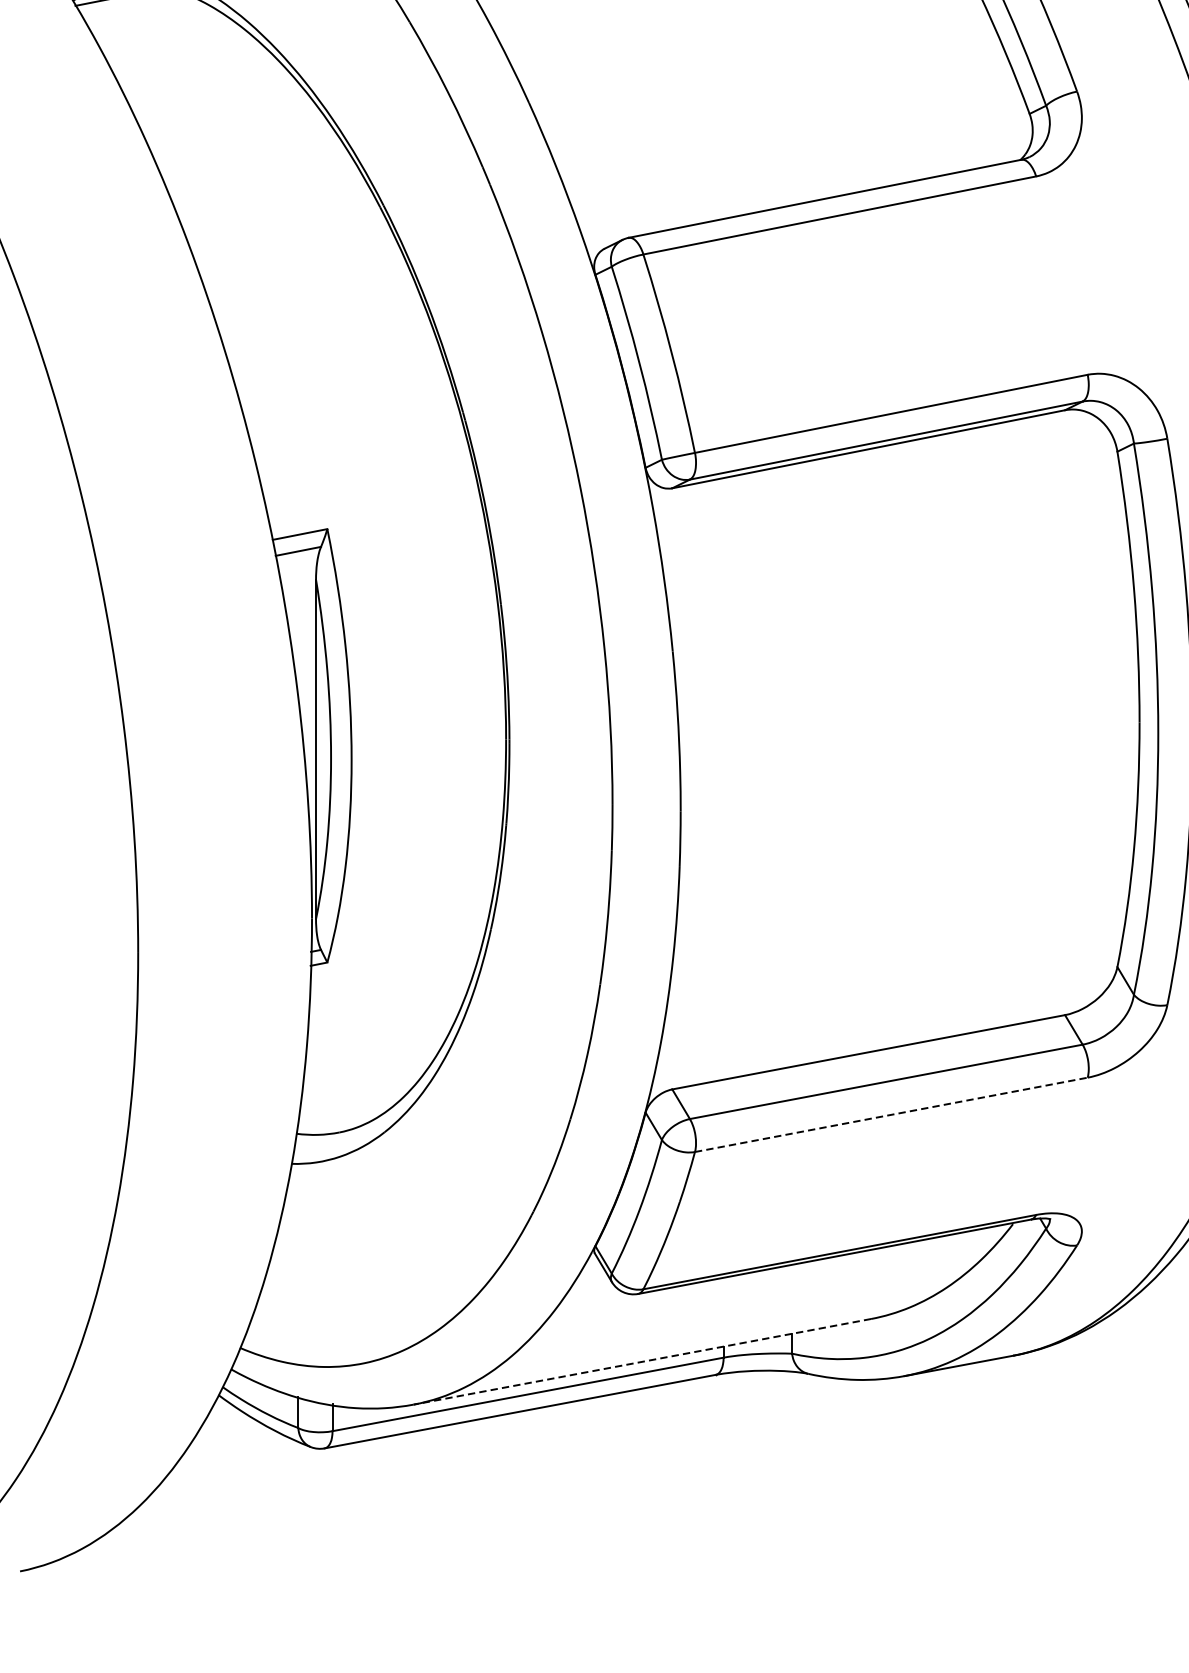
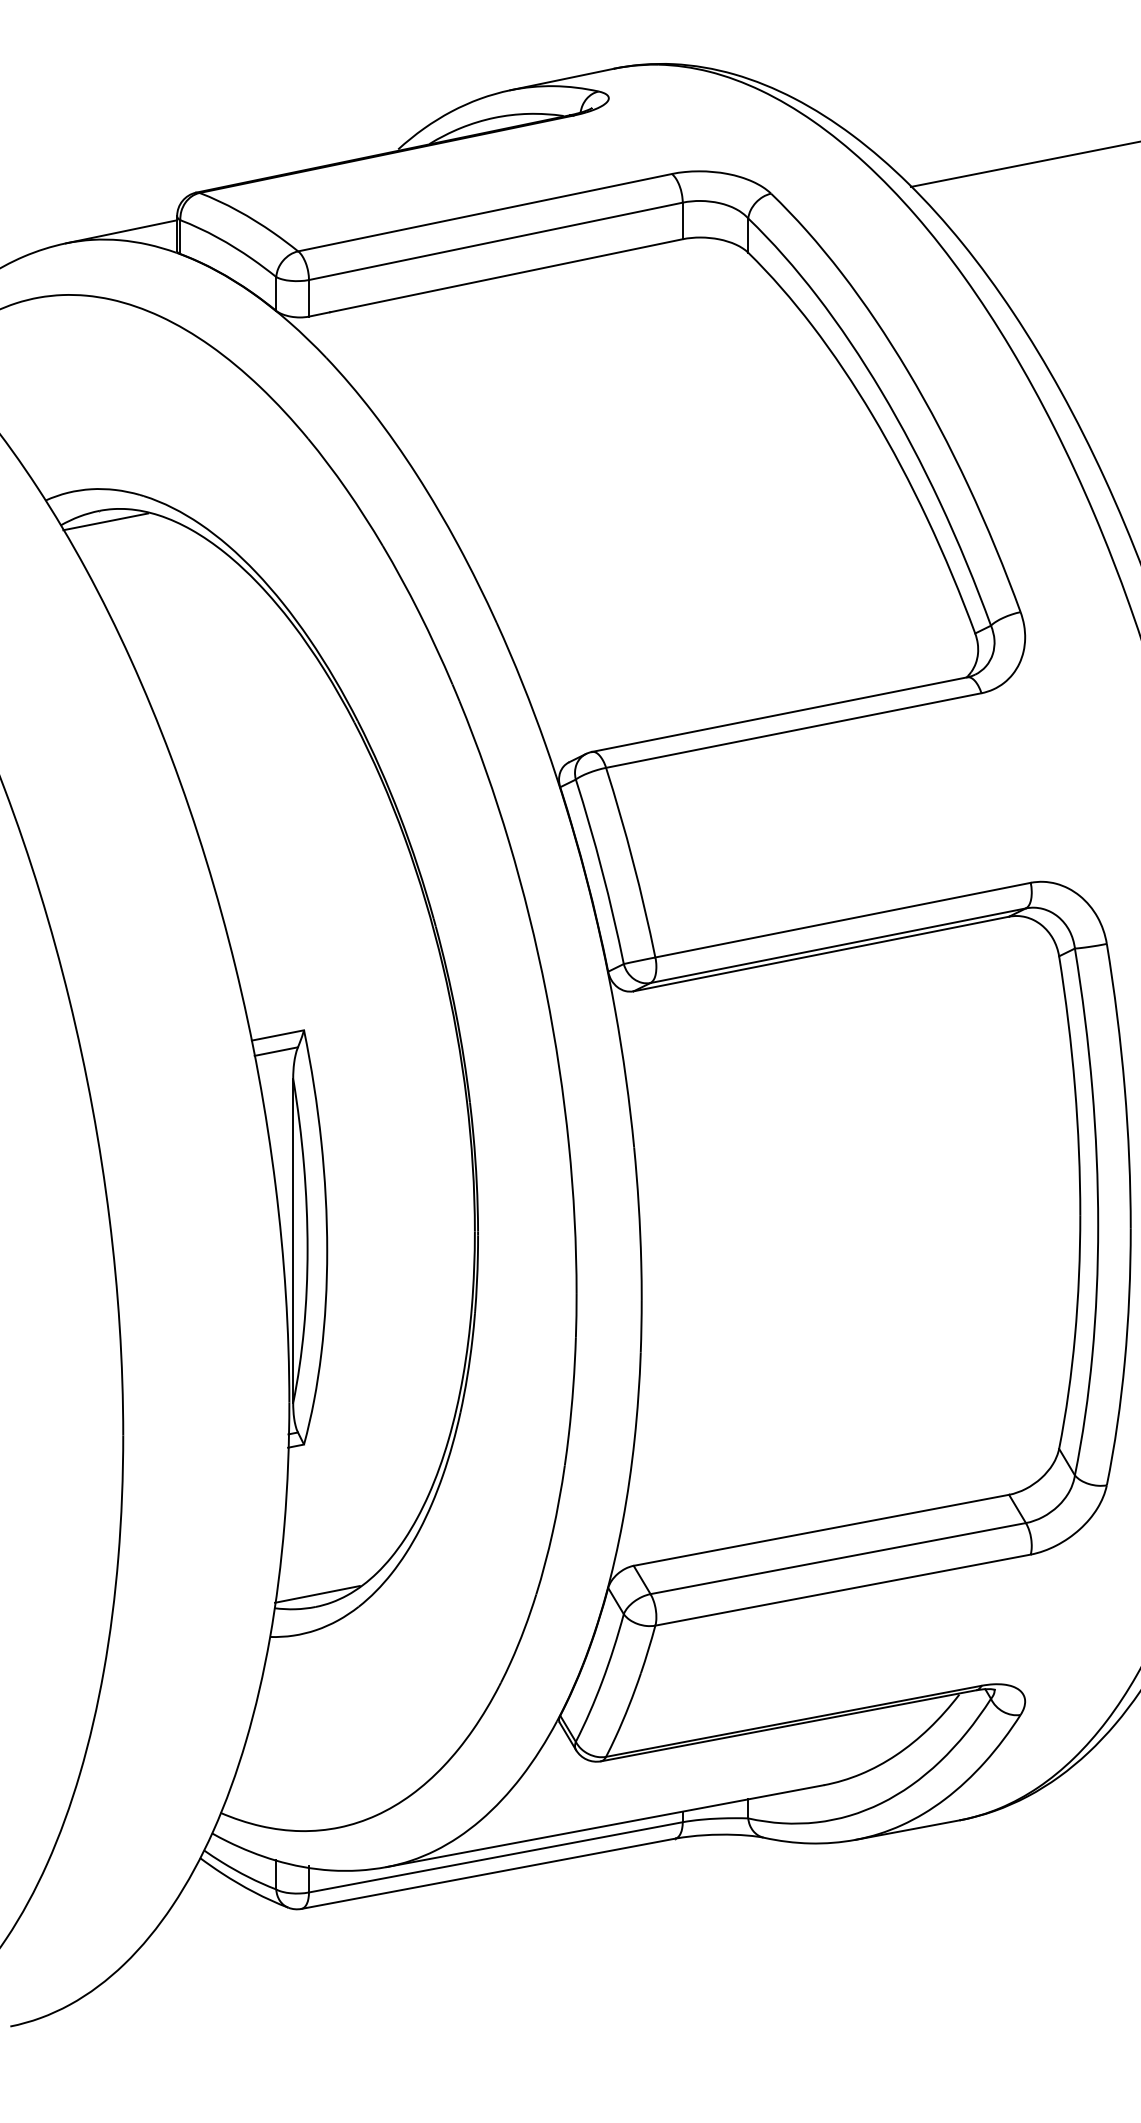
line: (891, 1115) -> (843, 1590), dashed -> solid
line: (341, 1119) -> (317, 1594), added
line: (641, 1362) -> (604, 1826), dashed -> solid

